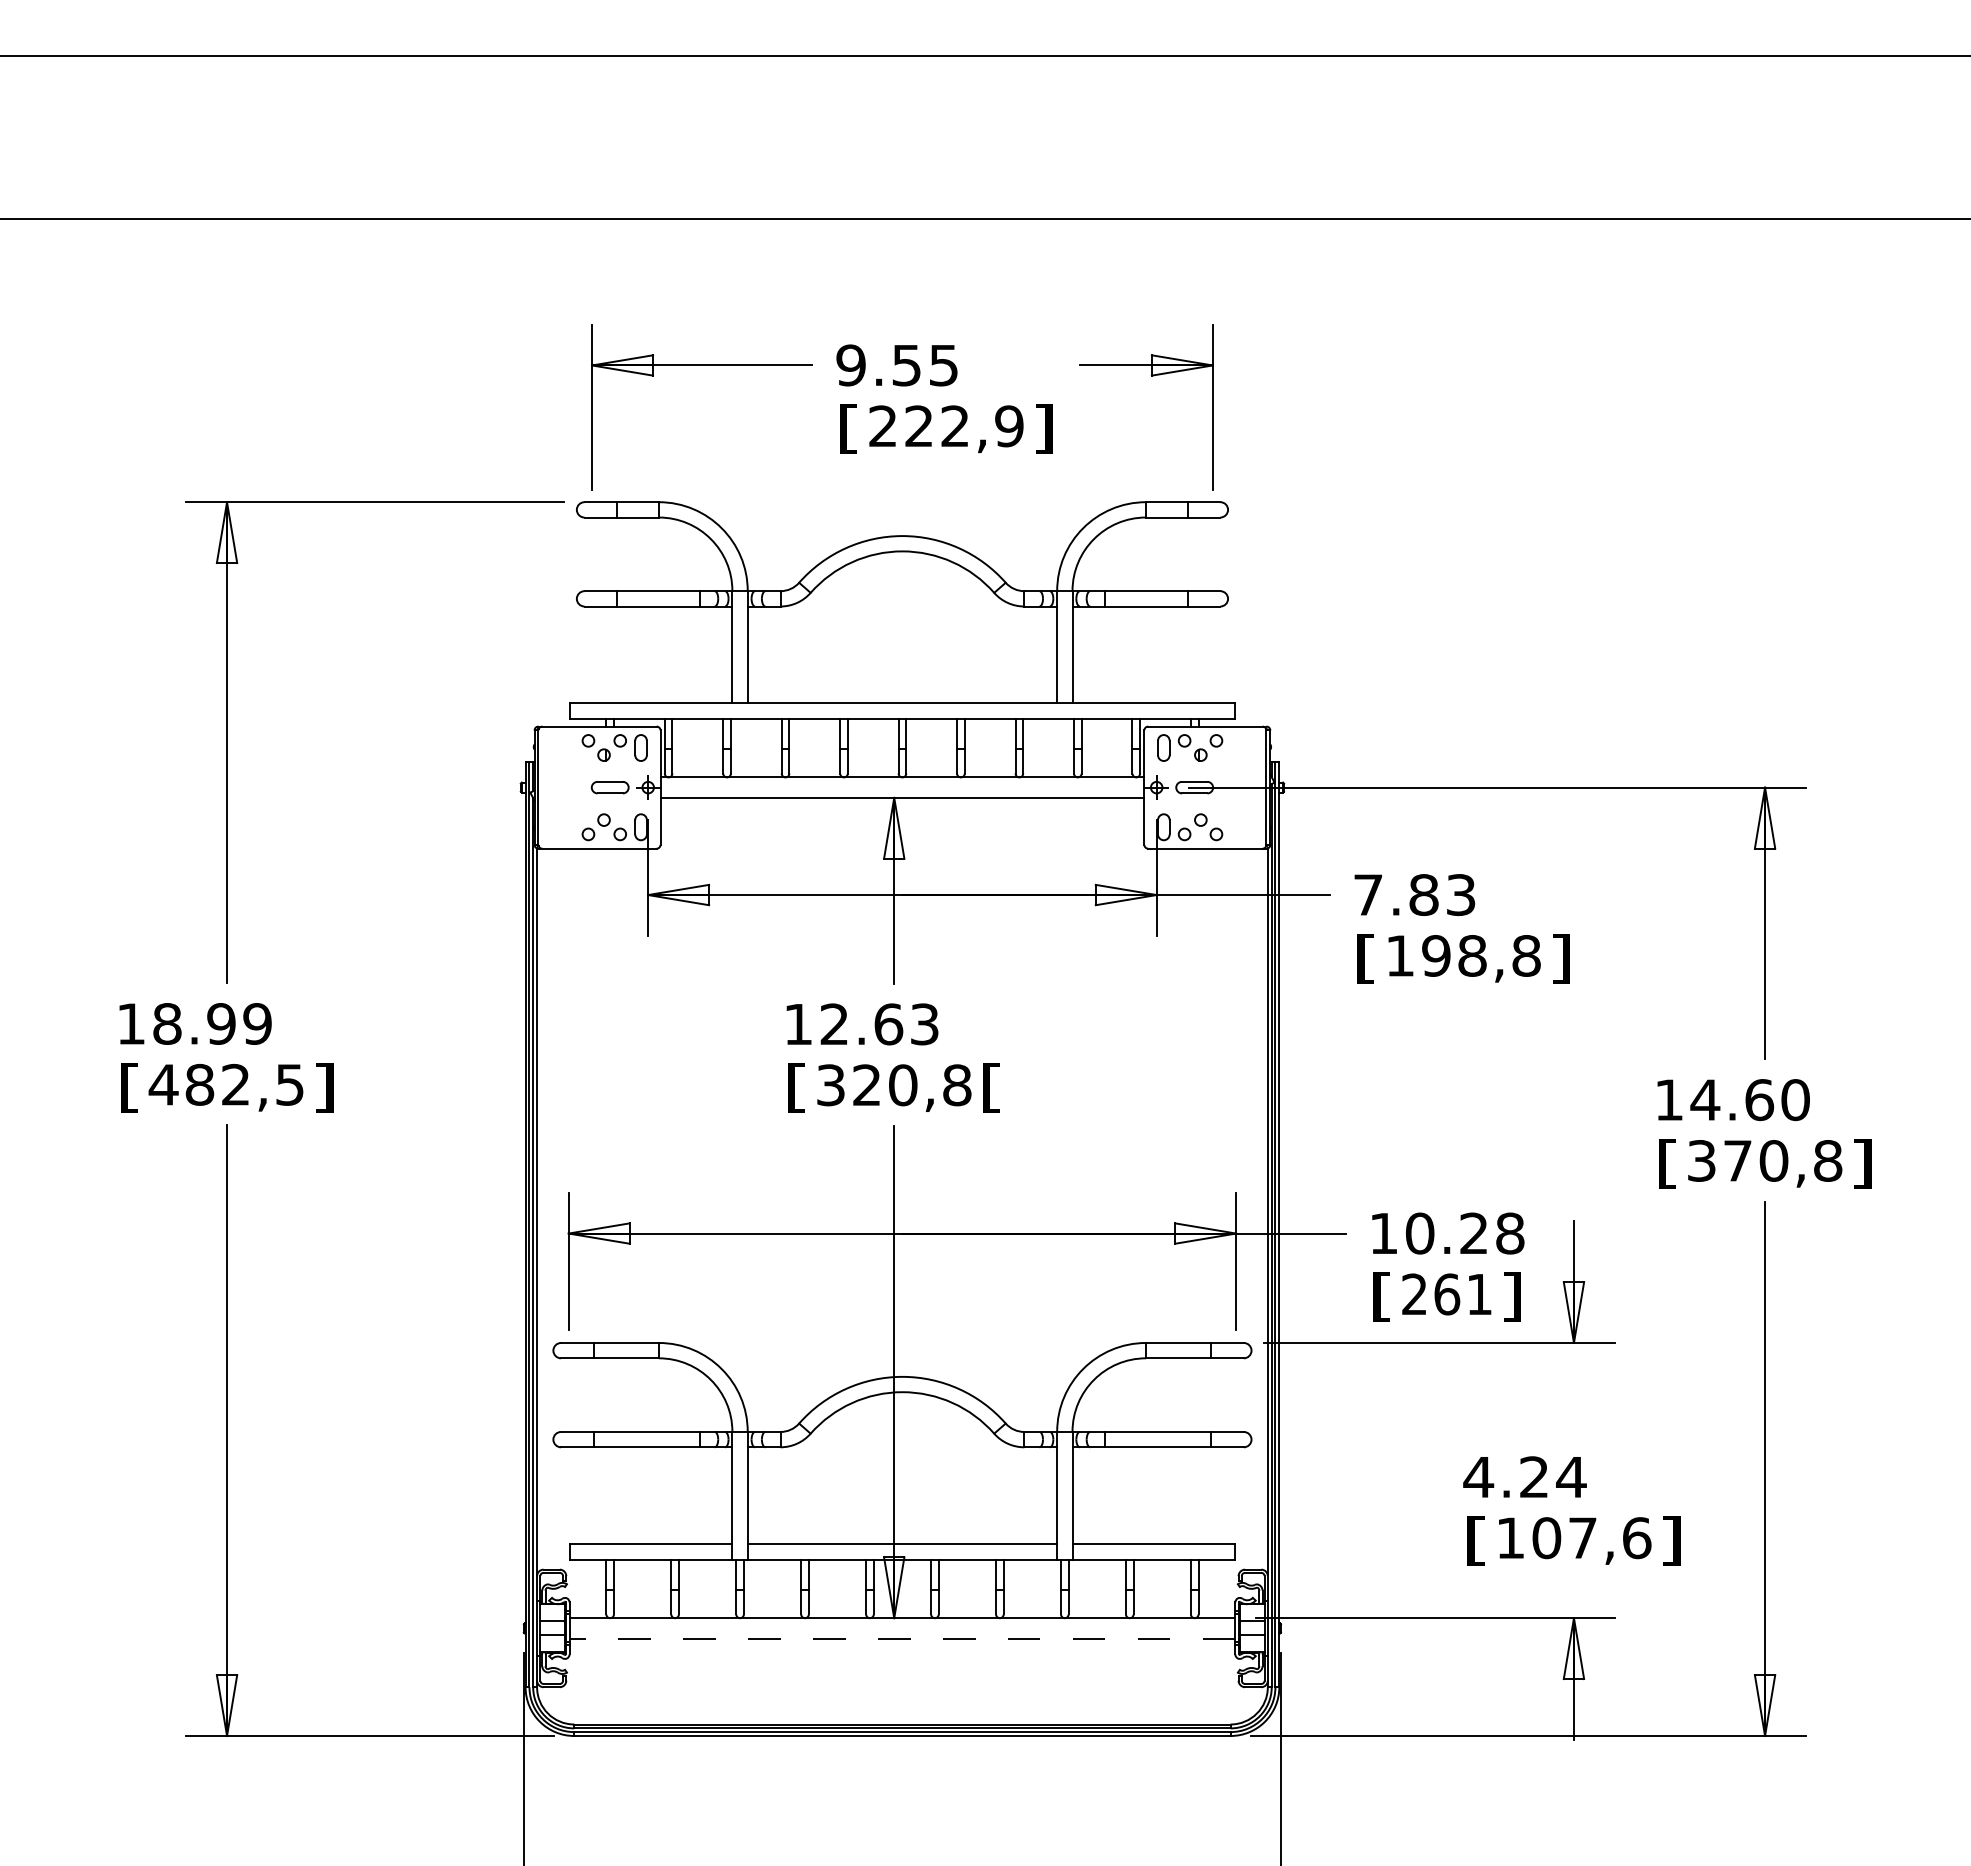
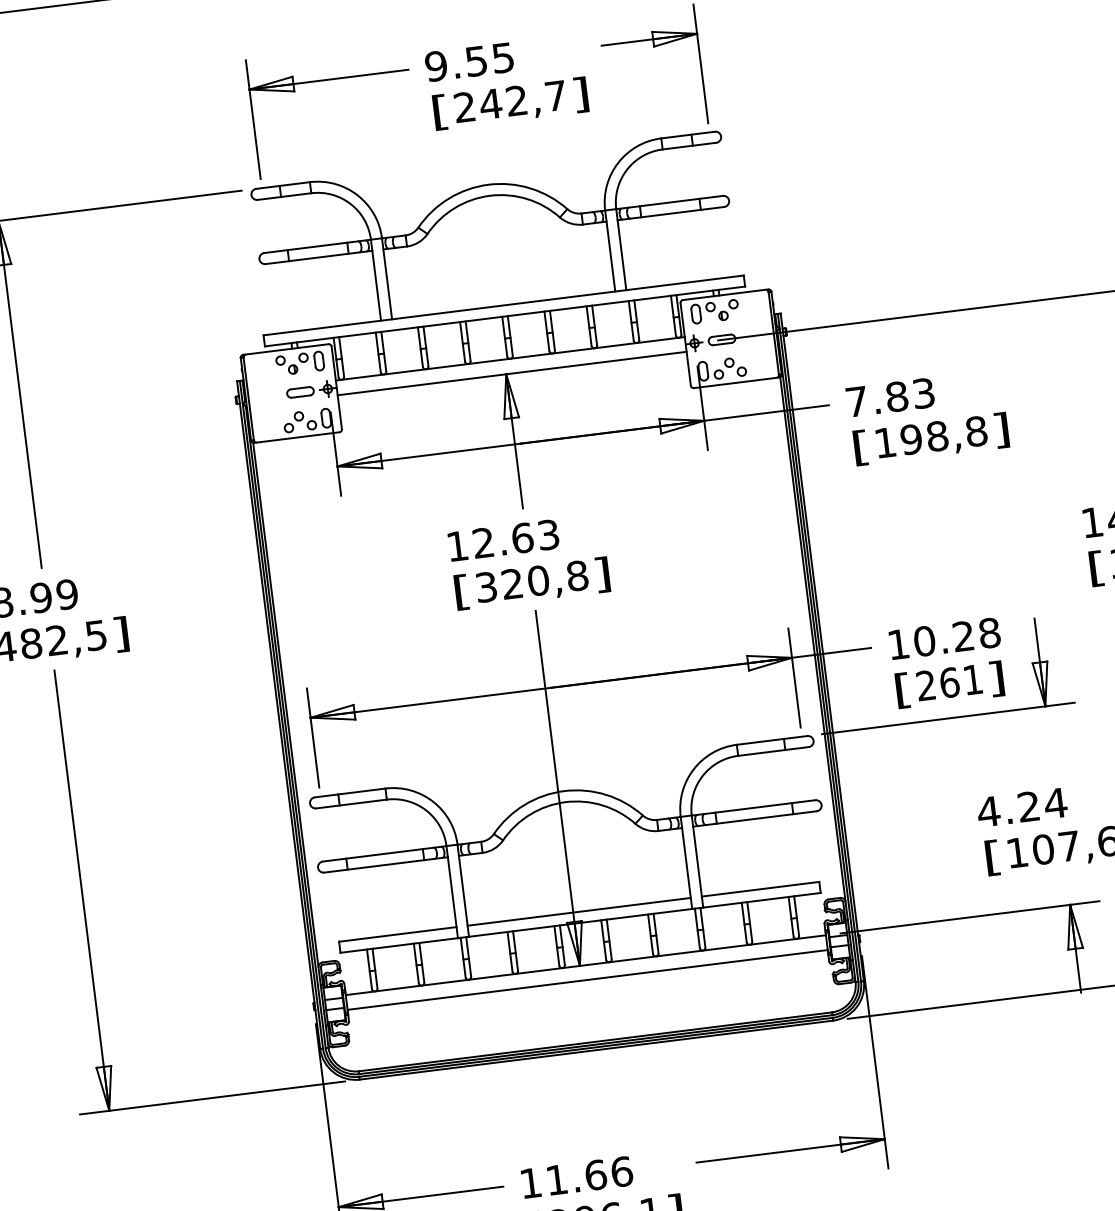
text: (963, 426) -> (522, 100), 222,9 -> 242,7
text: (991, 1087) -> (602, 574), [ -> ]
line: (902, 1638) -> (587, 979), dashed -> solid

